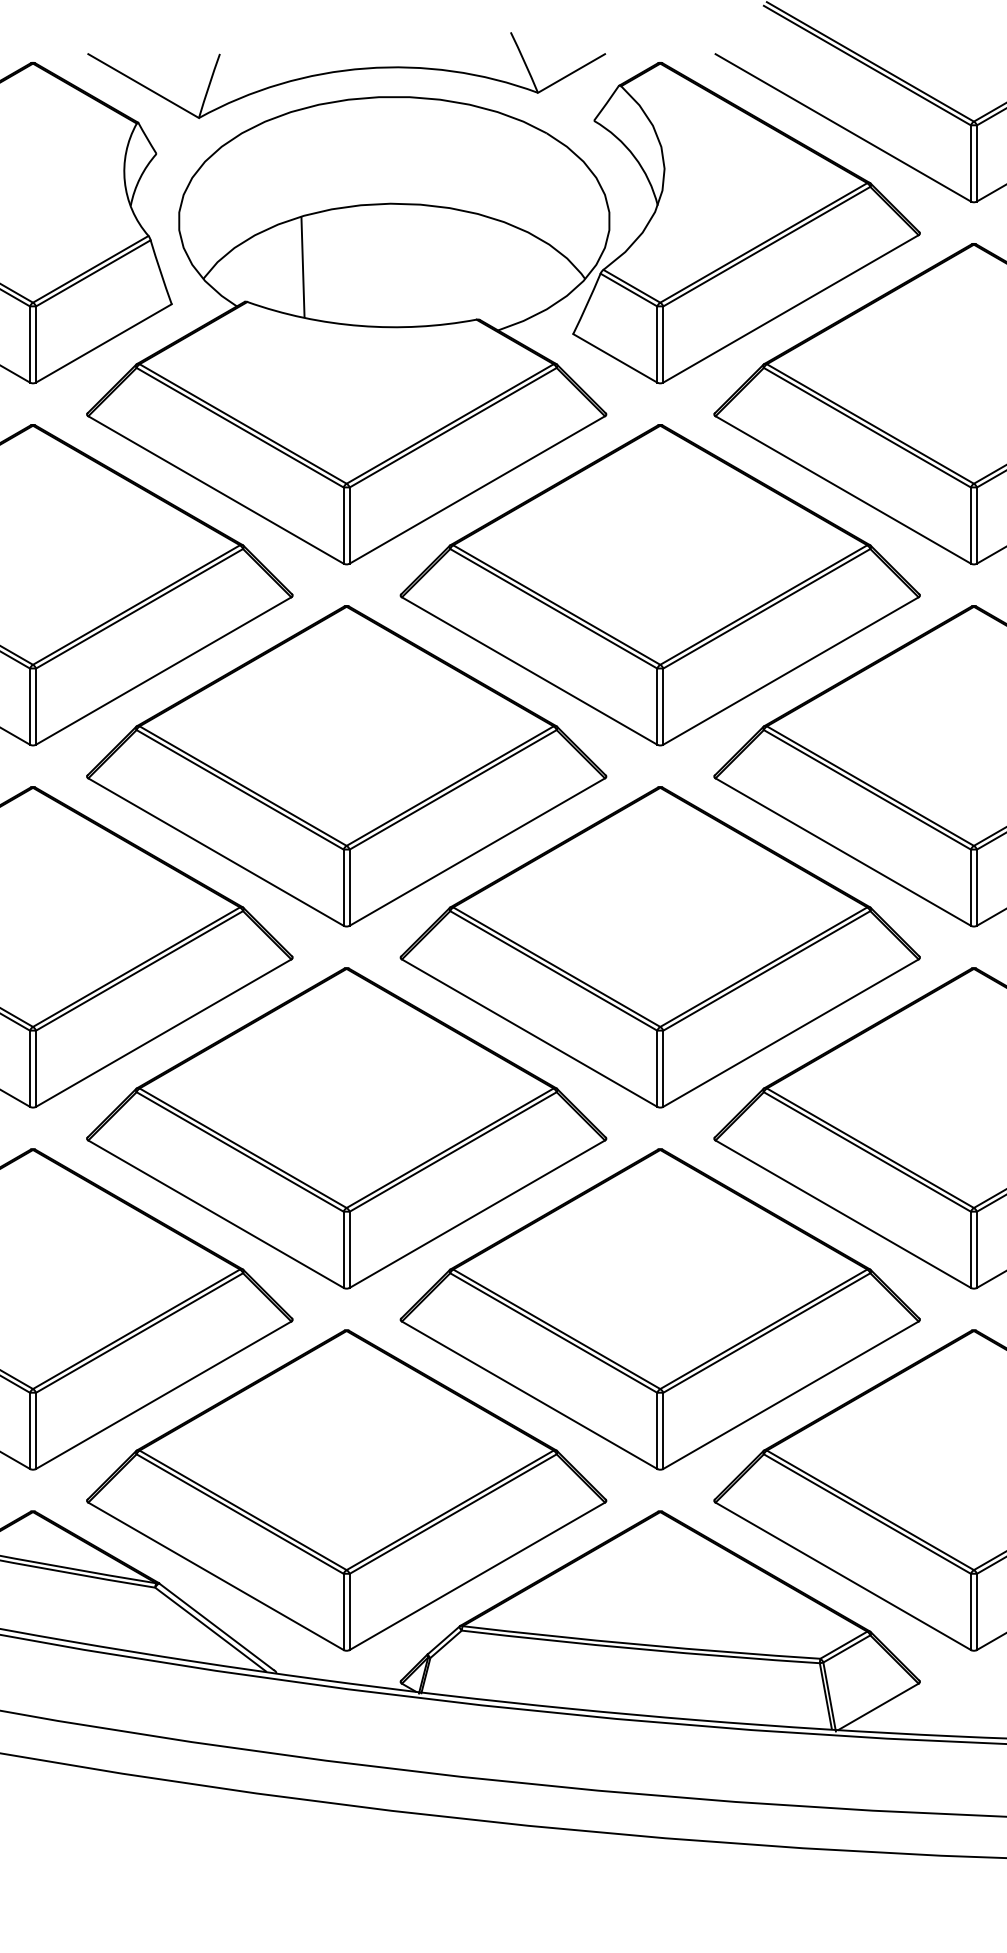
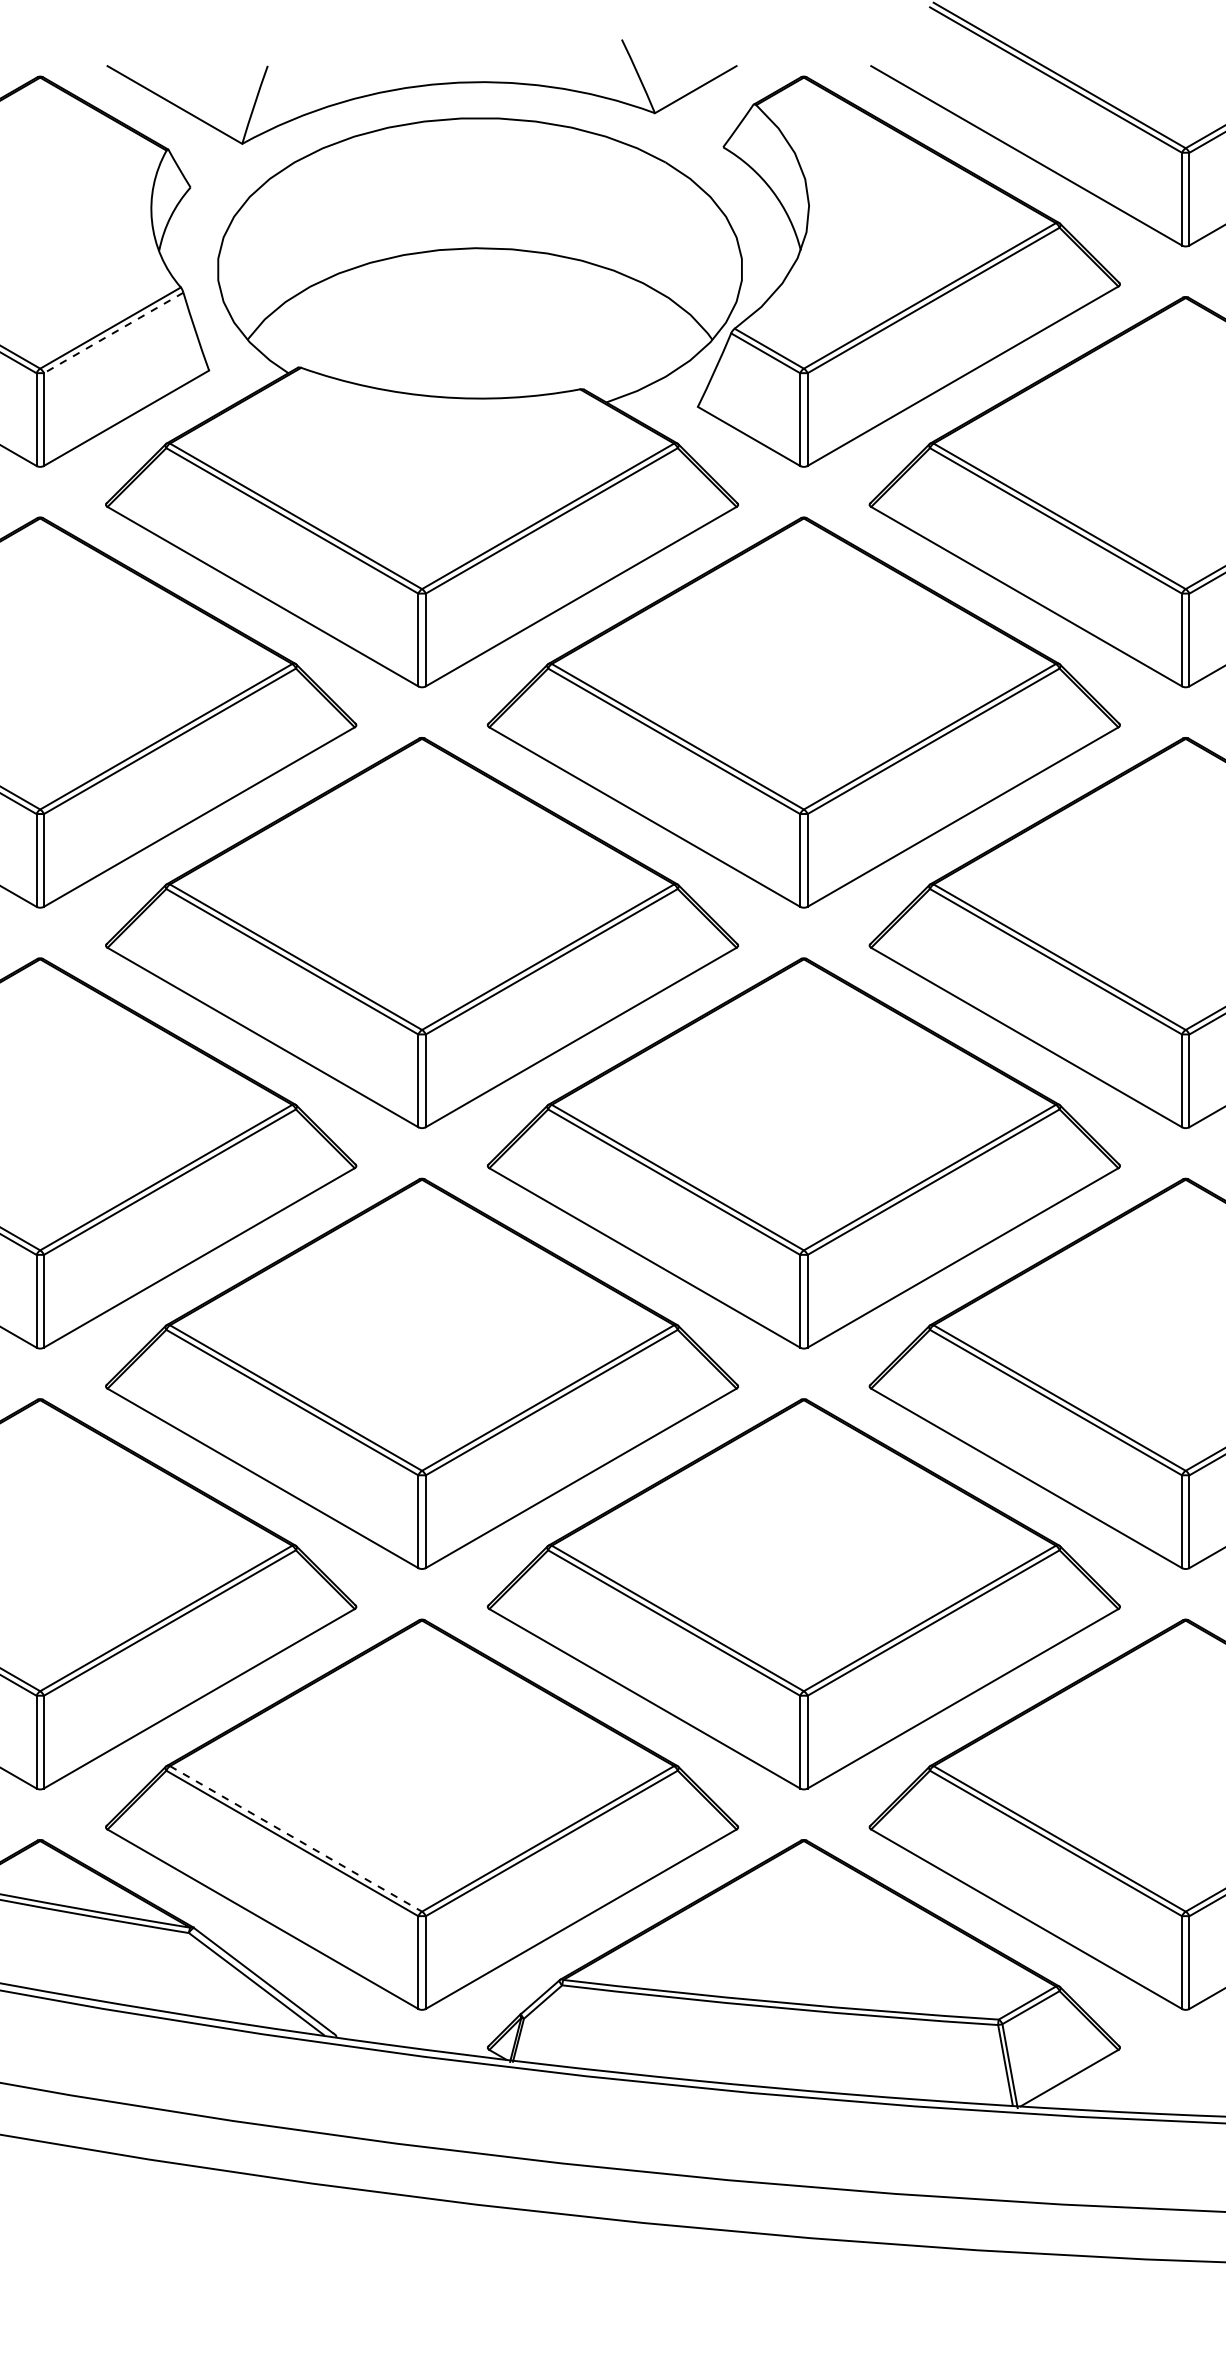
line: (302, 267) -> (368, 325), removed
line: (93, 272) -> (113, 332), solid -> dashed
line: (243, 1509) -> (296, 1838), solid -> dashed

